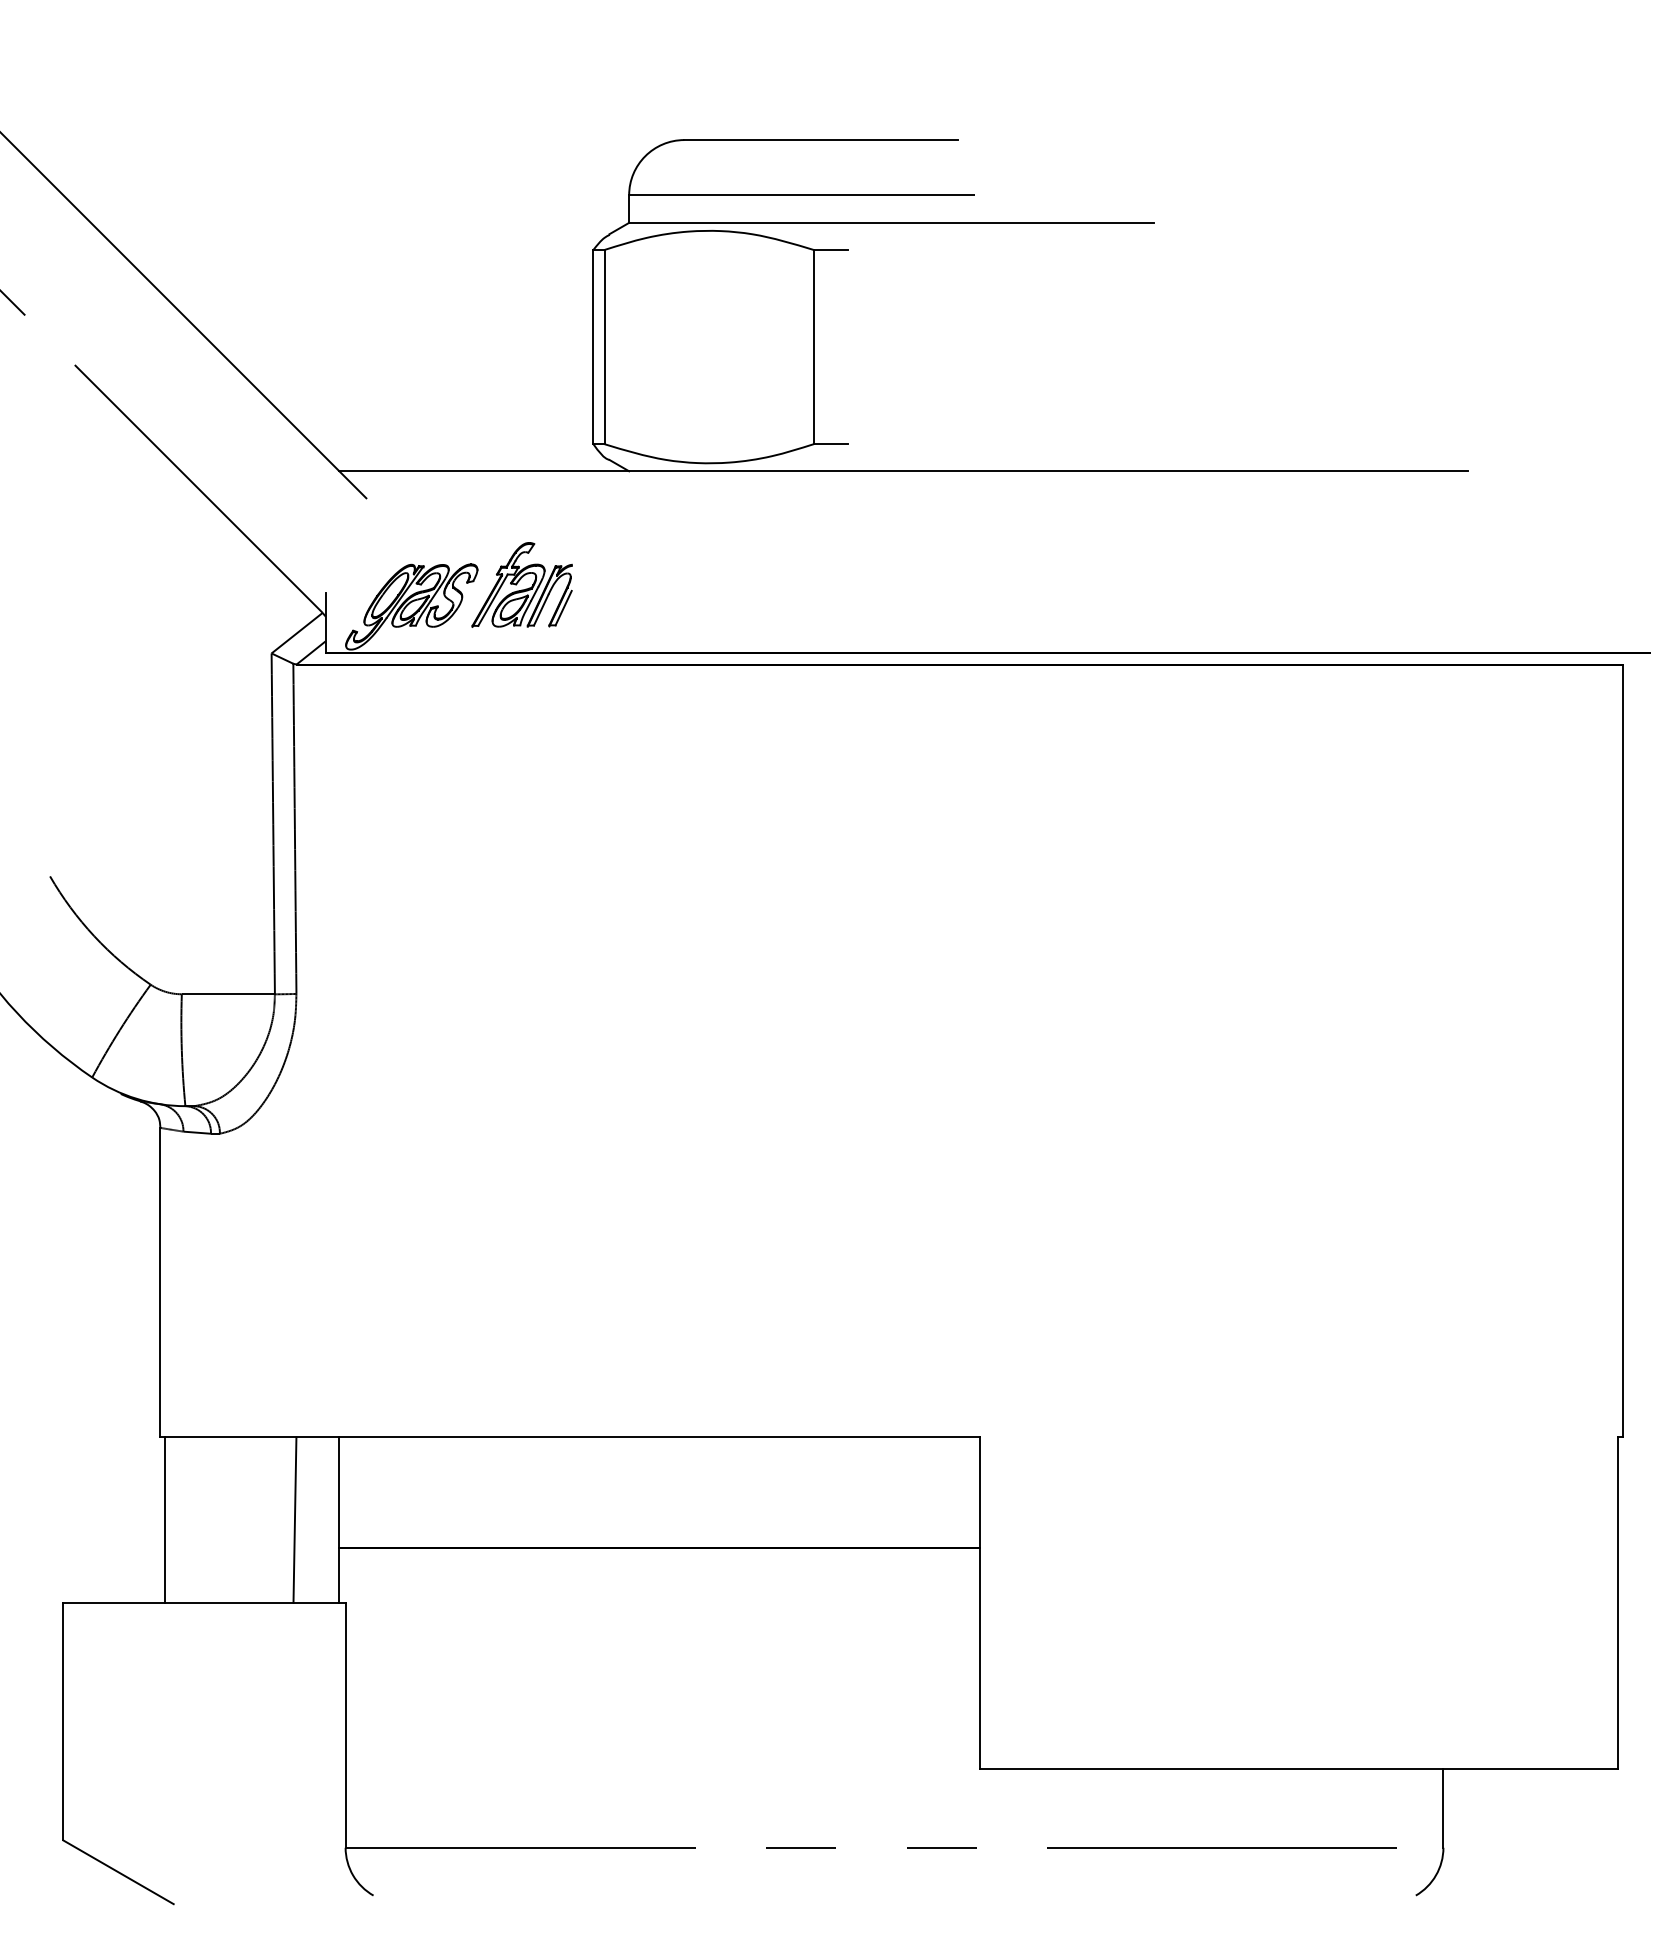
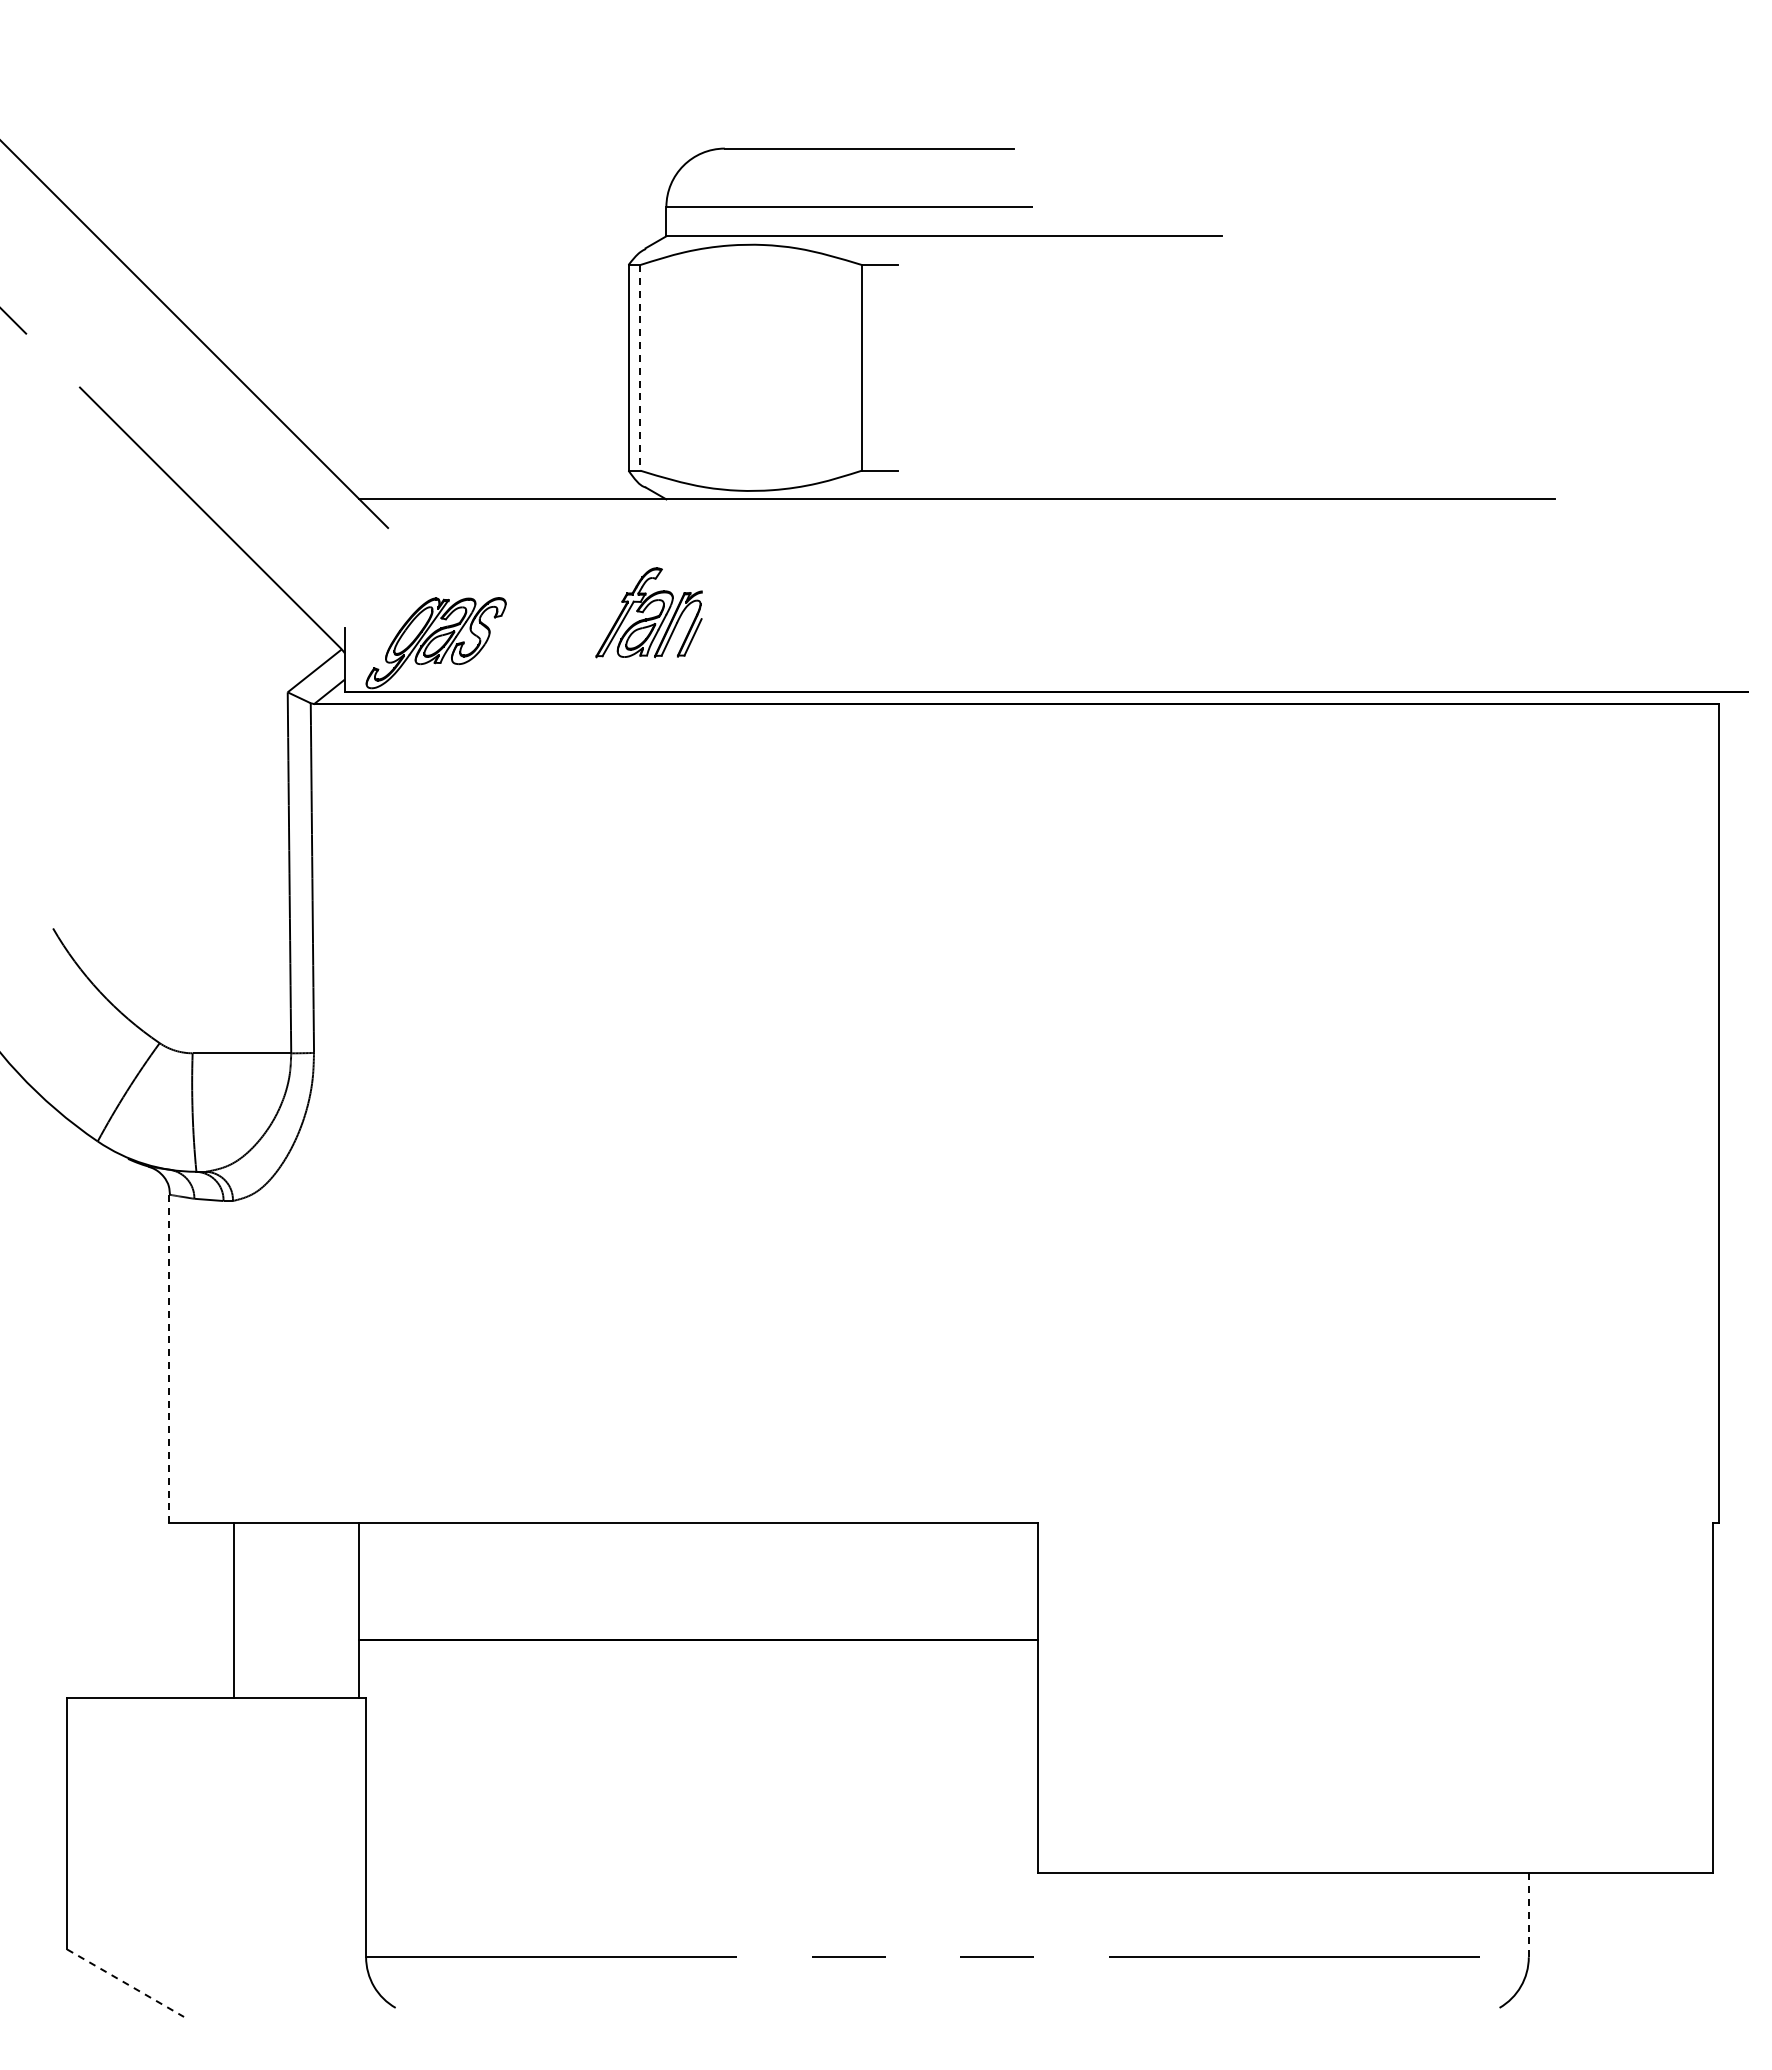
line: (604, 346) -> (640, 367), solid -> dashed
part: (521, 584) -> (648, 612), moved
line: (159, 1282) -> (169, 1358), solid -> dashed
line: (165, 1520) -> (234, 1610), moved
line: (295, 1520) -> (312, 1610), removed
line: (1443, 1808) -> (1528, 1915), solid -> dashed
line: (118, 1872) -> (125, 1983), solid -> dashed

